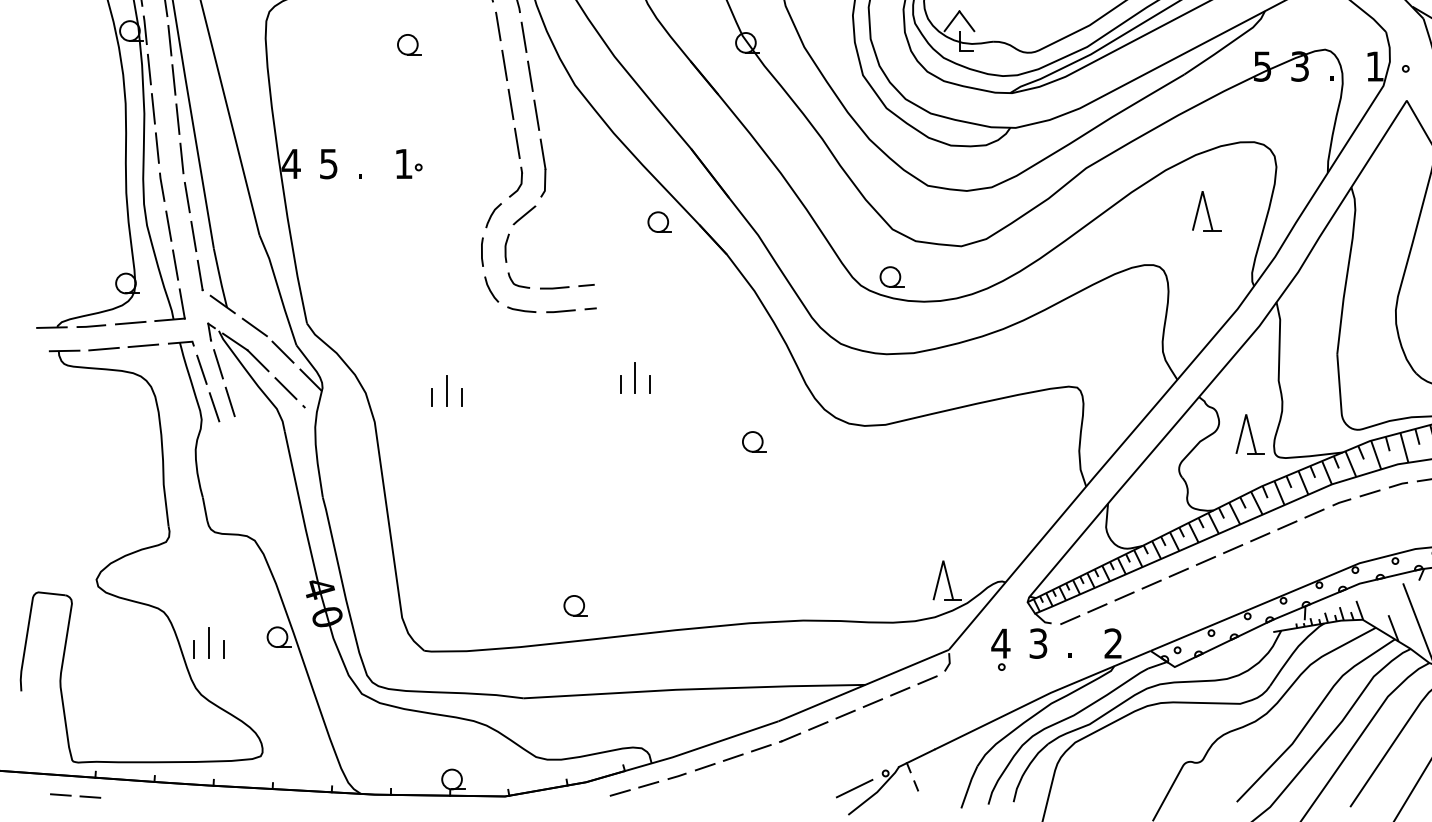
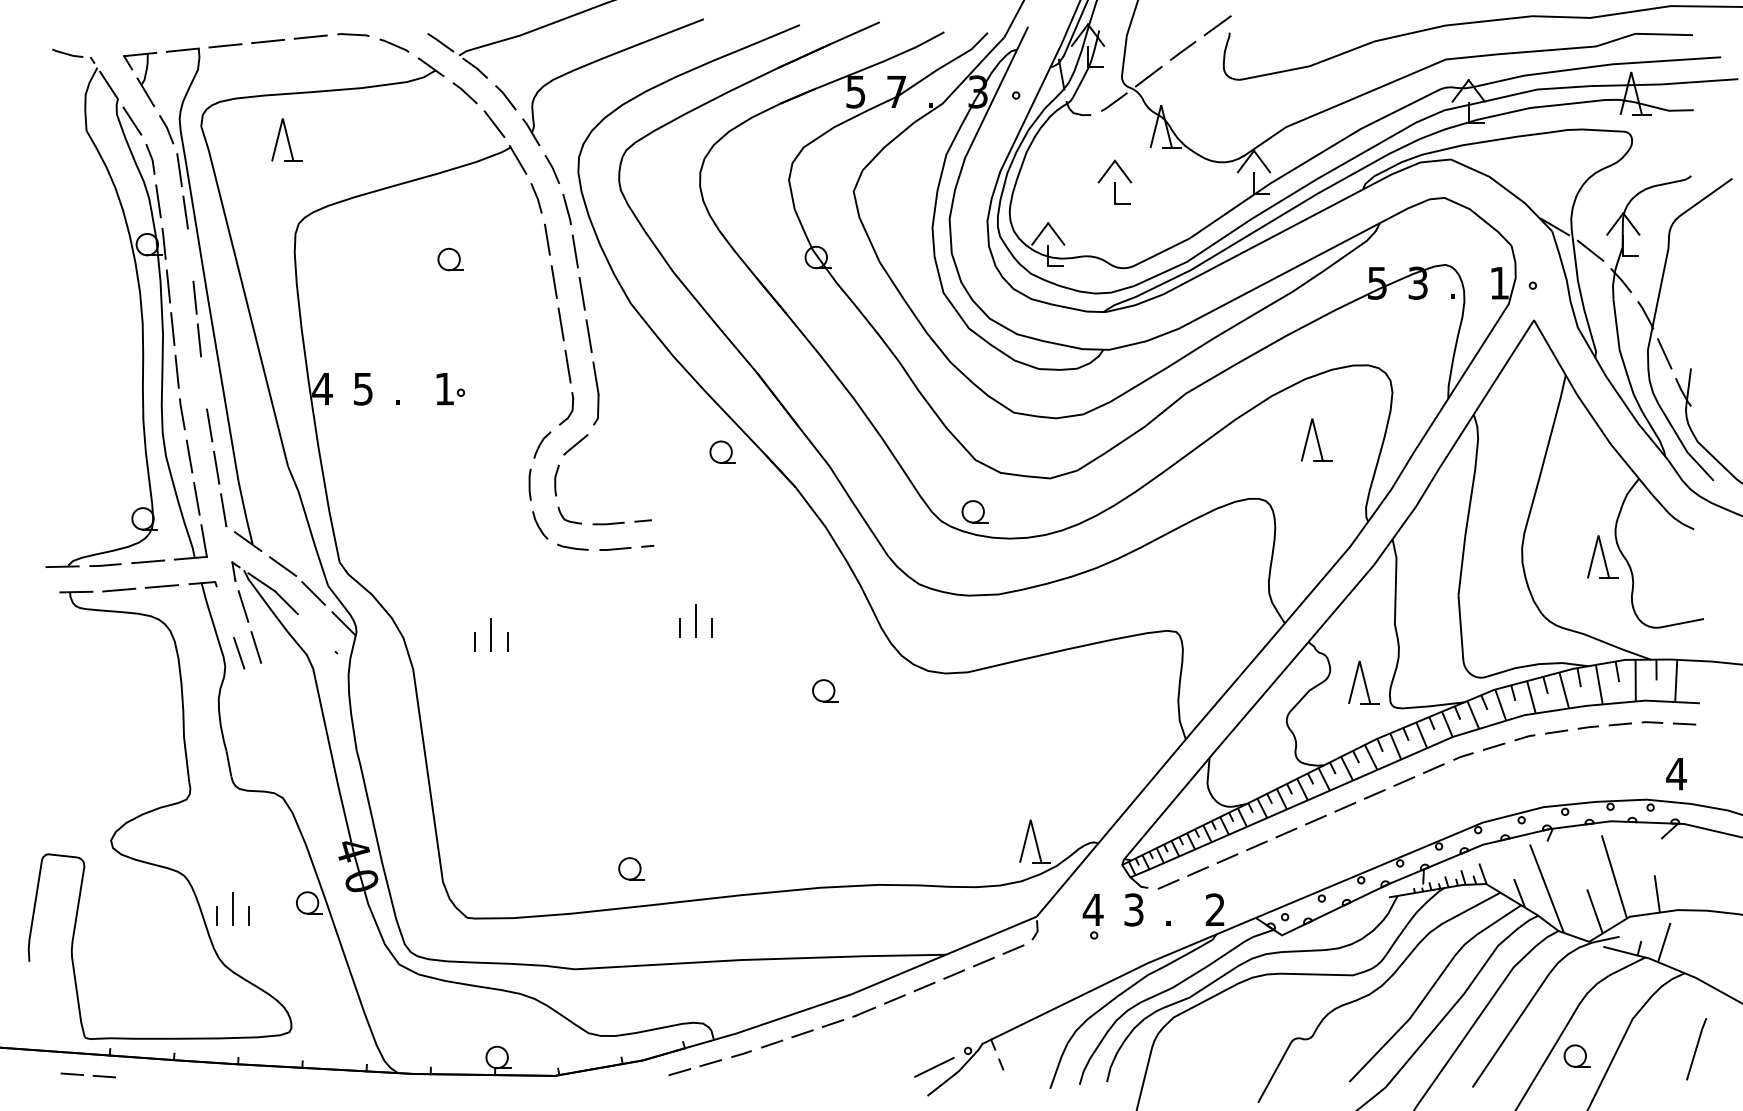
line: (169, 41) -> (190, 255), removed
line: (181, 158) -> (203, 383), removed
line: (201, 369) -> (225, 612), removed
line: (285, 388) -> (316, 632), removed

